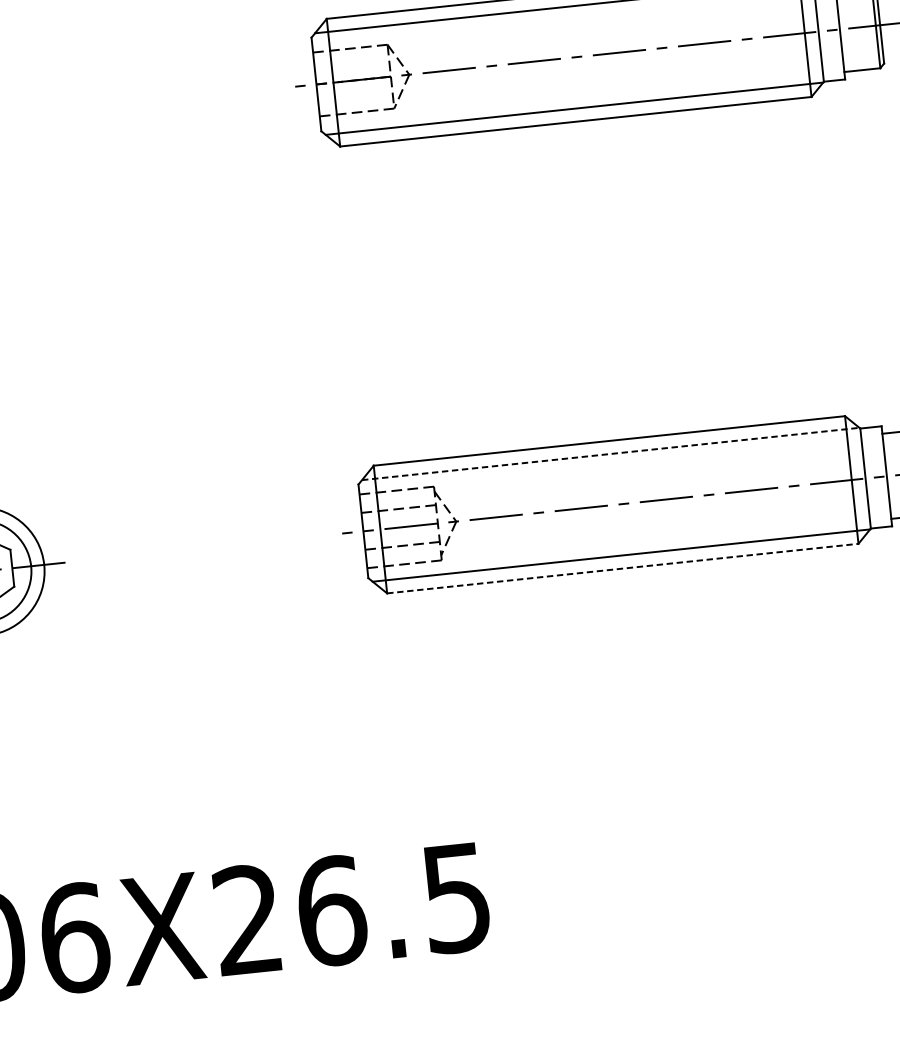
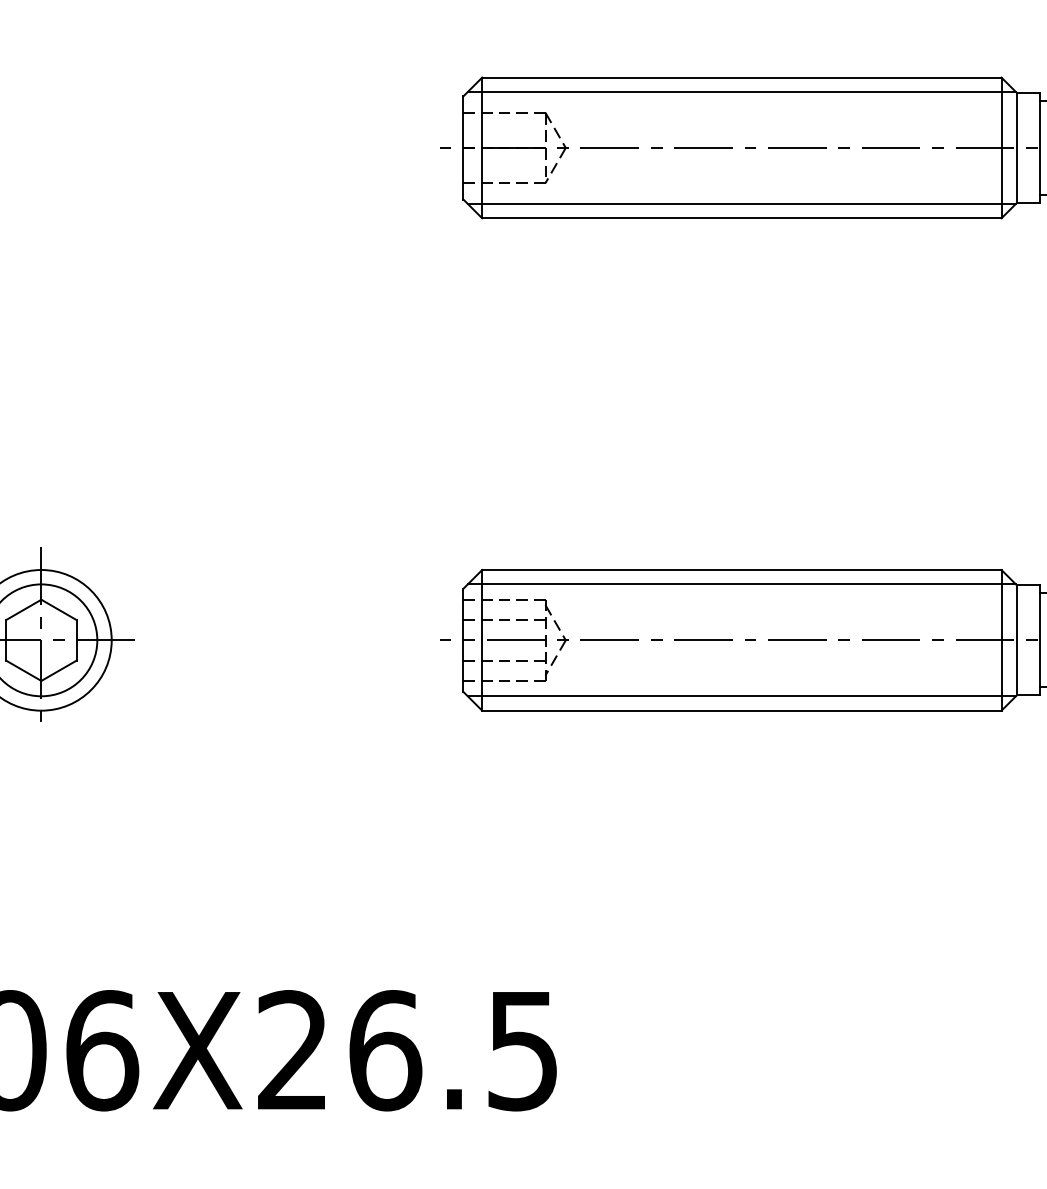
line: (611, 454) -> (742, 584), dashed -> solid
line: (622, 568) -> (741, 710), dashed -> solid

